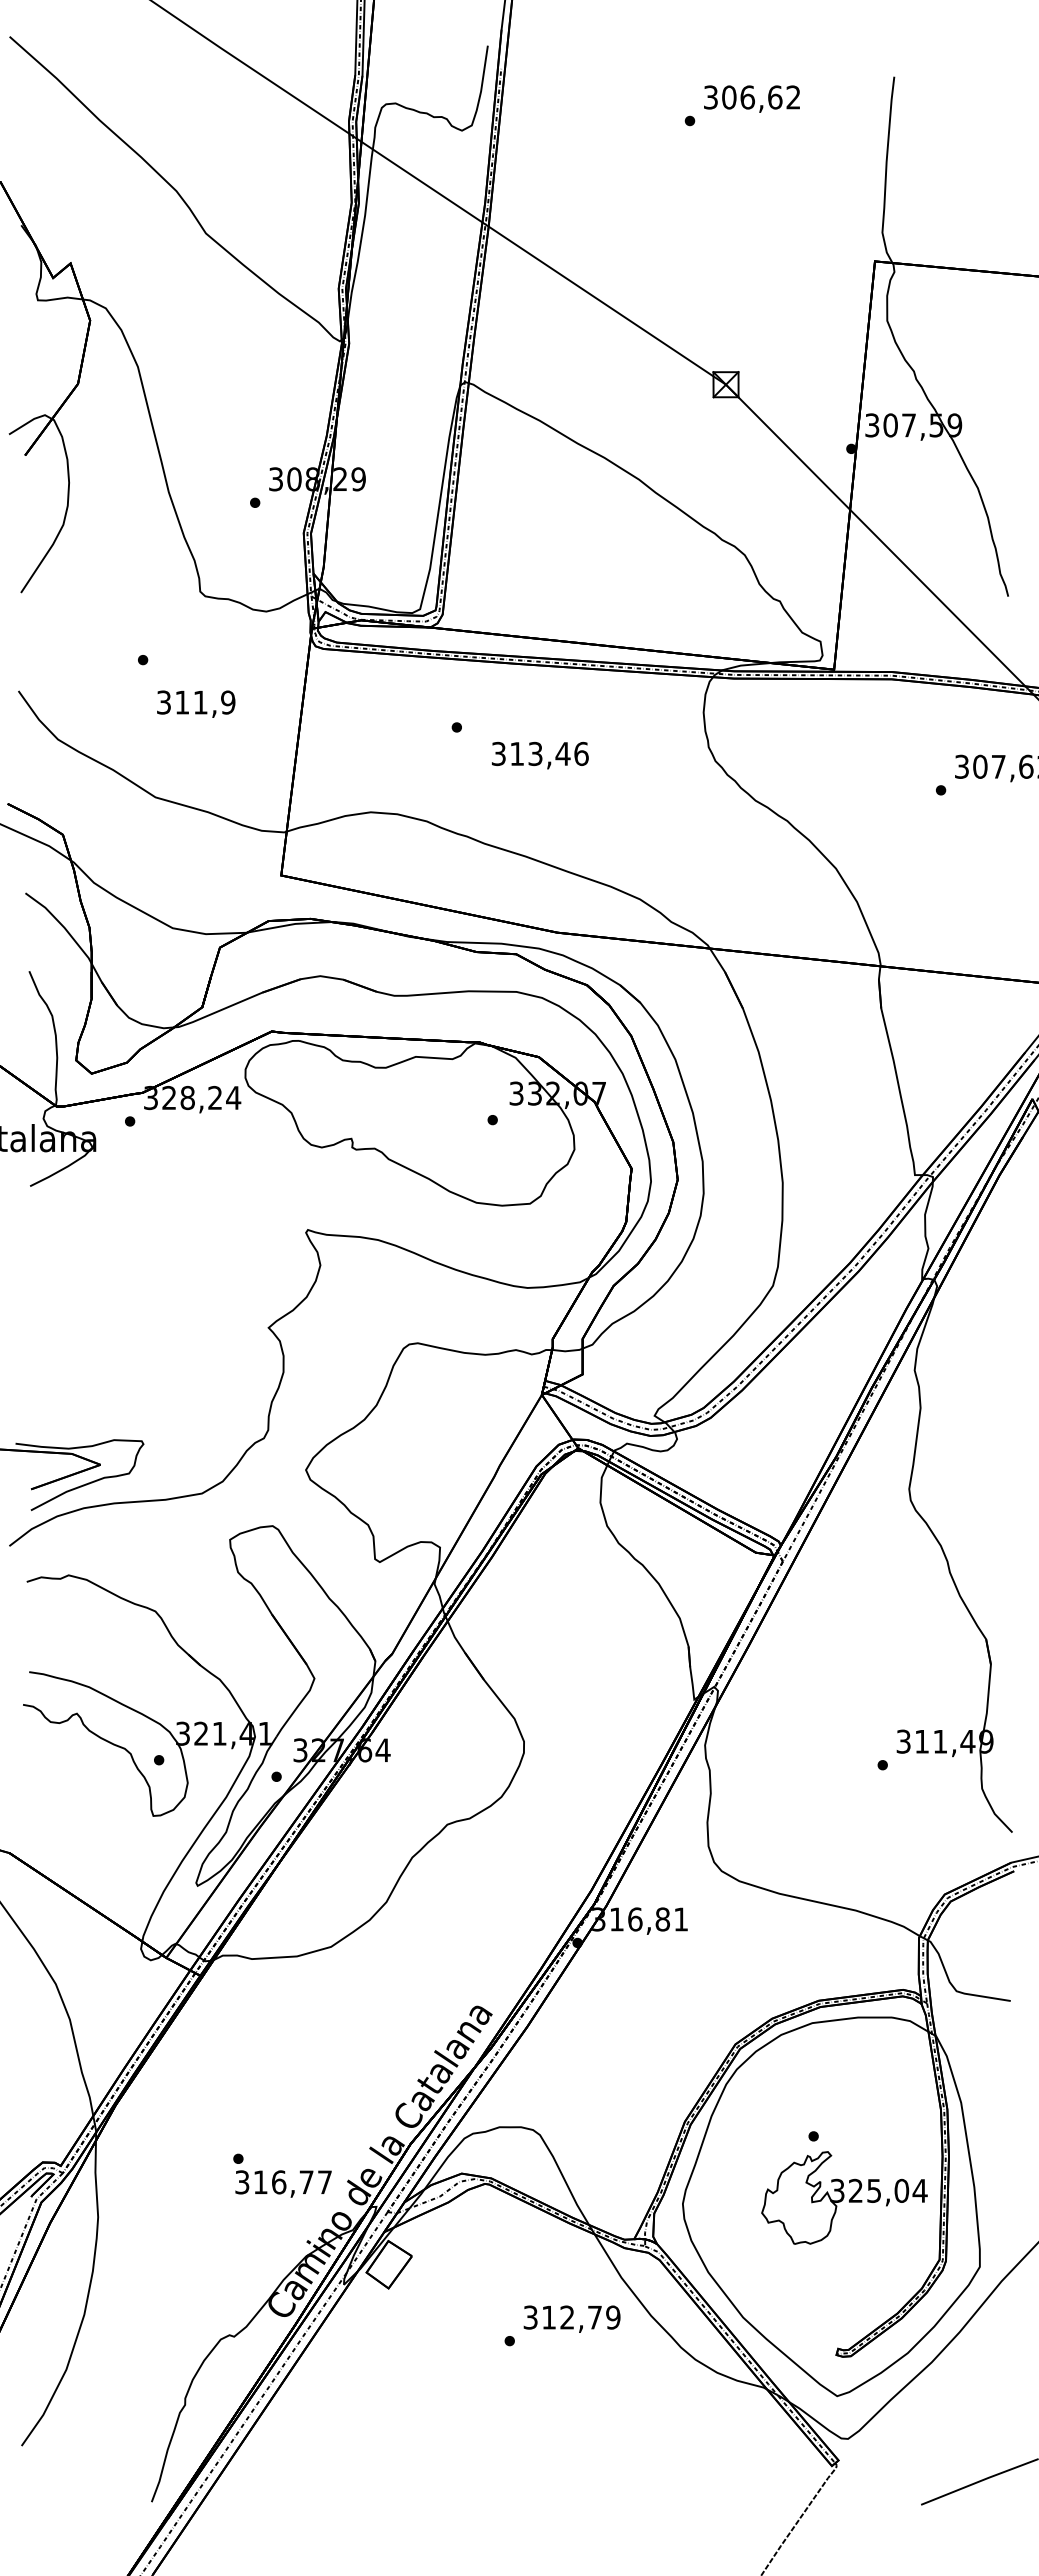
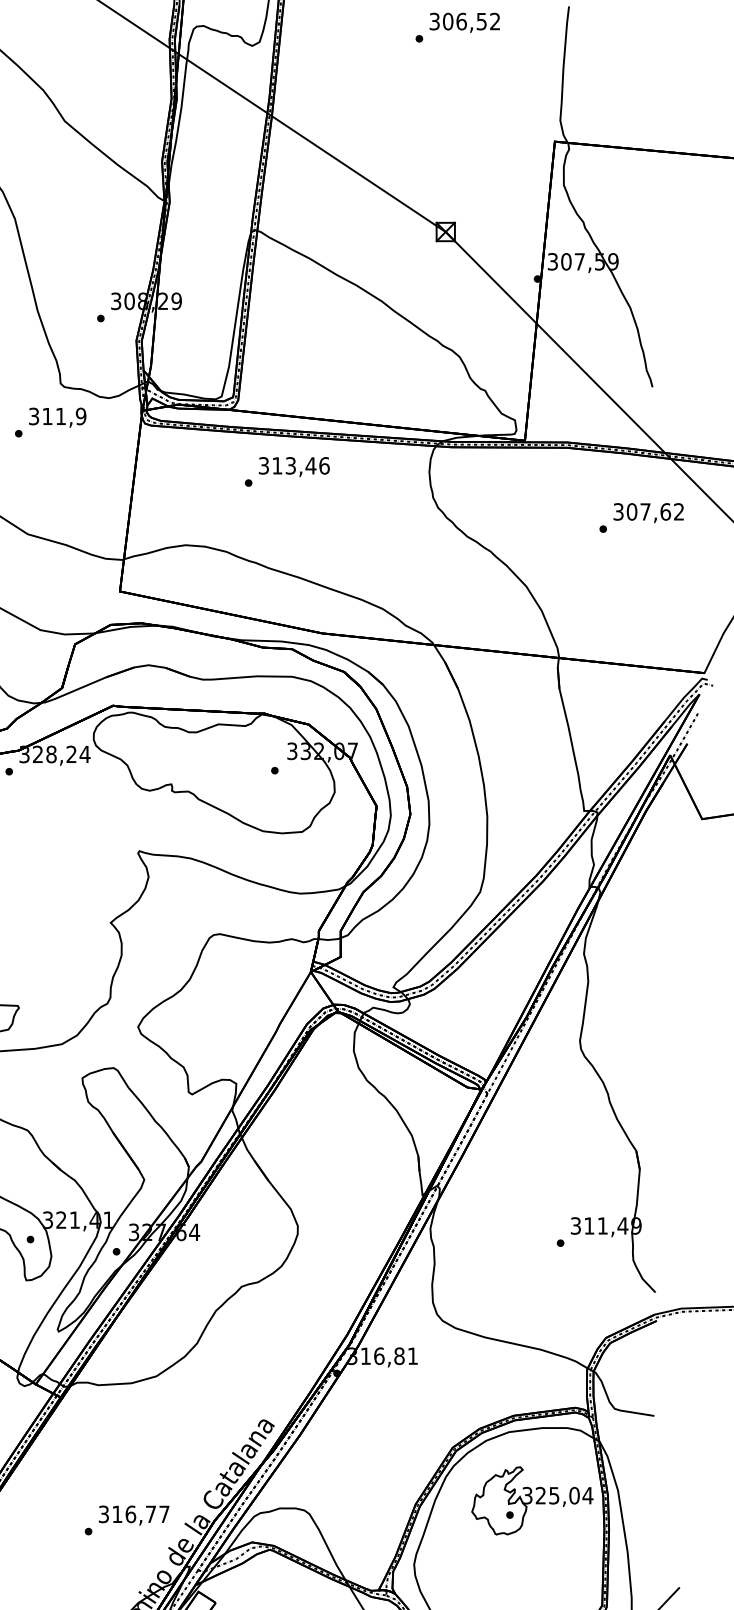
text: (775, 97) -> (482, 21), 306,62 -> 306,52
text: (196, 703) -> (57, 417), moved
text: (540, 755) -> (294, 466), moved
text: (283, 2183) -> (134, 1515), moved
part: (844, 2197) -> (532, 1500), moved

